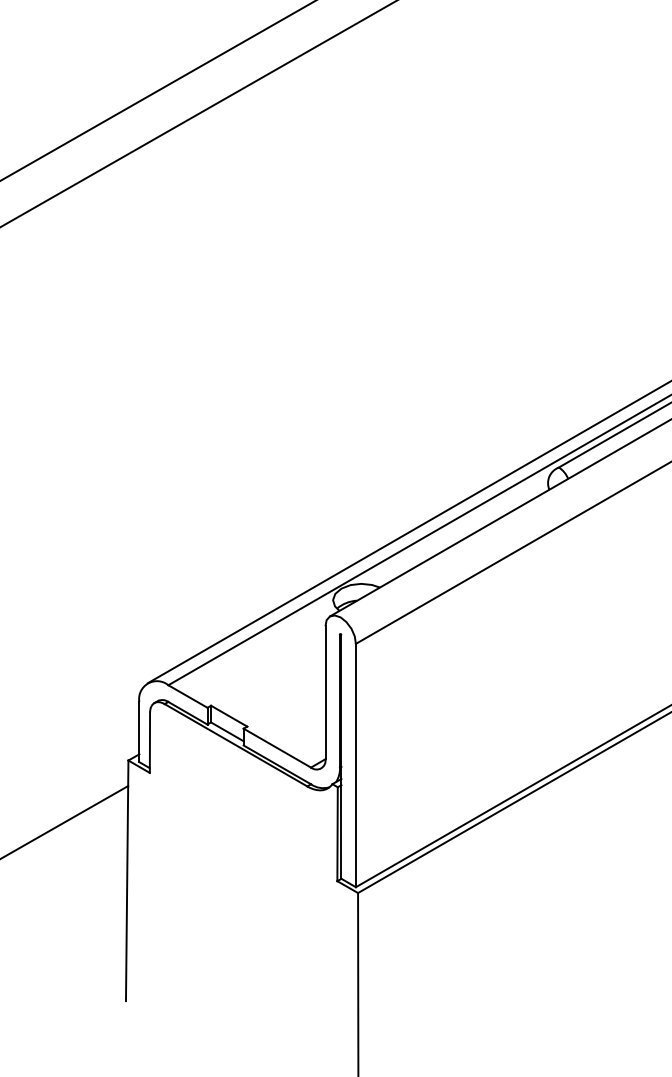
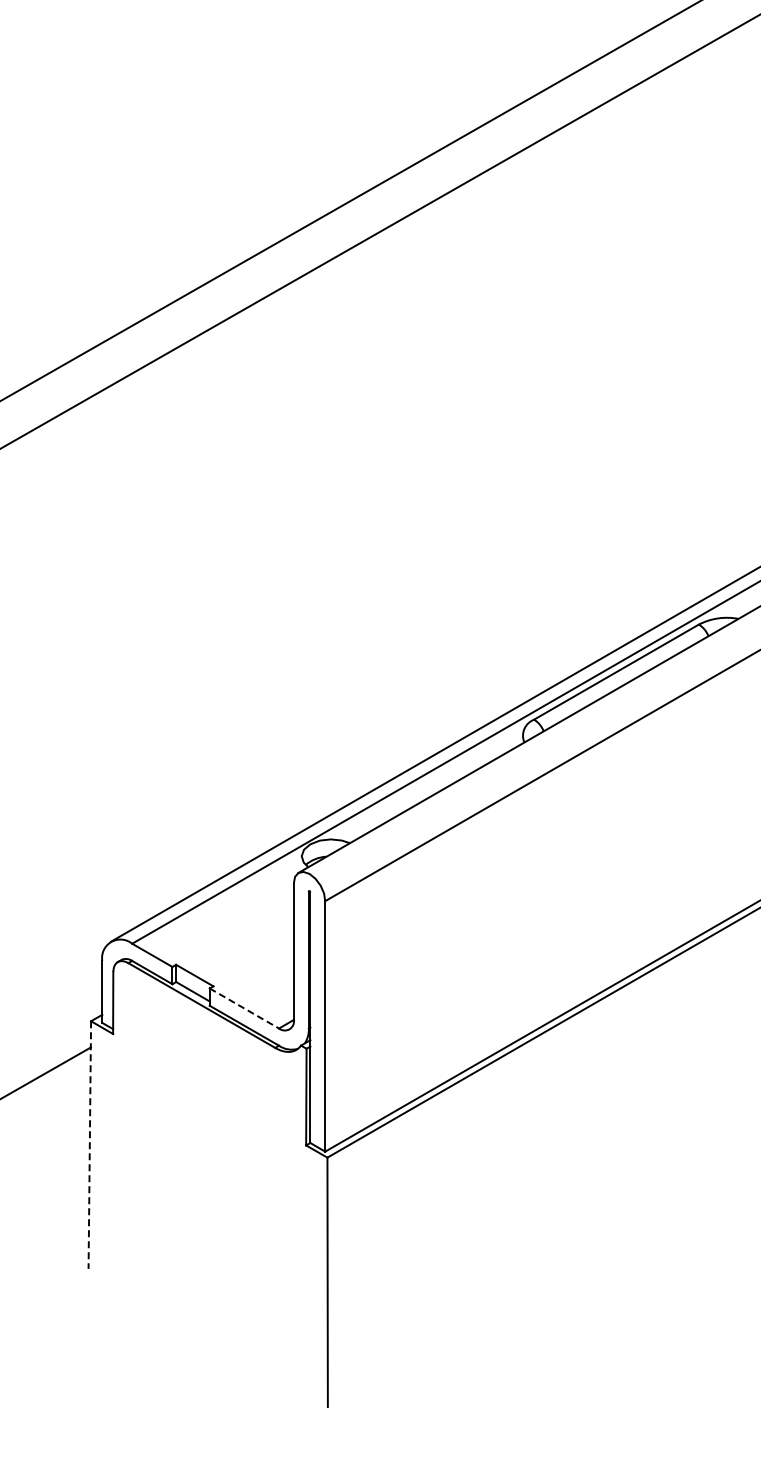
line: (277, 748) -> (244, 1008), solid -> dashed
line: (126, 881) -> (89, 1145), solid -> dashed

